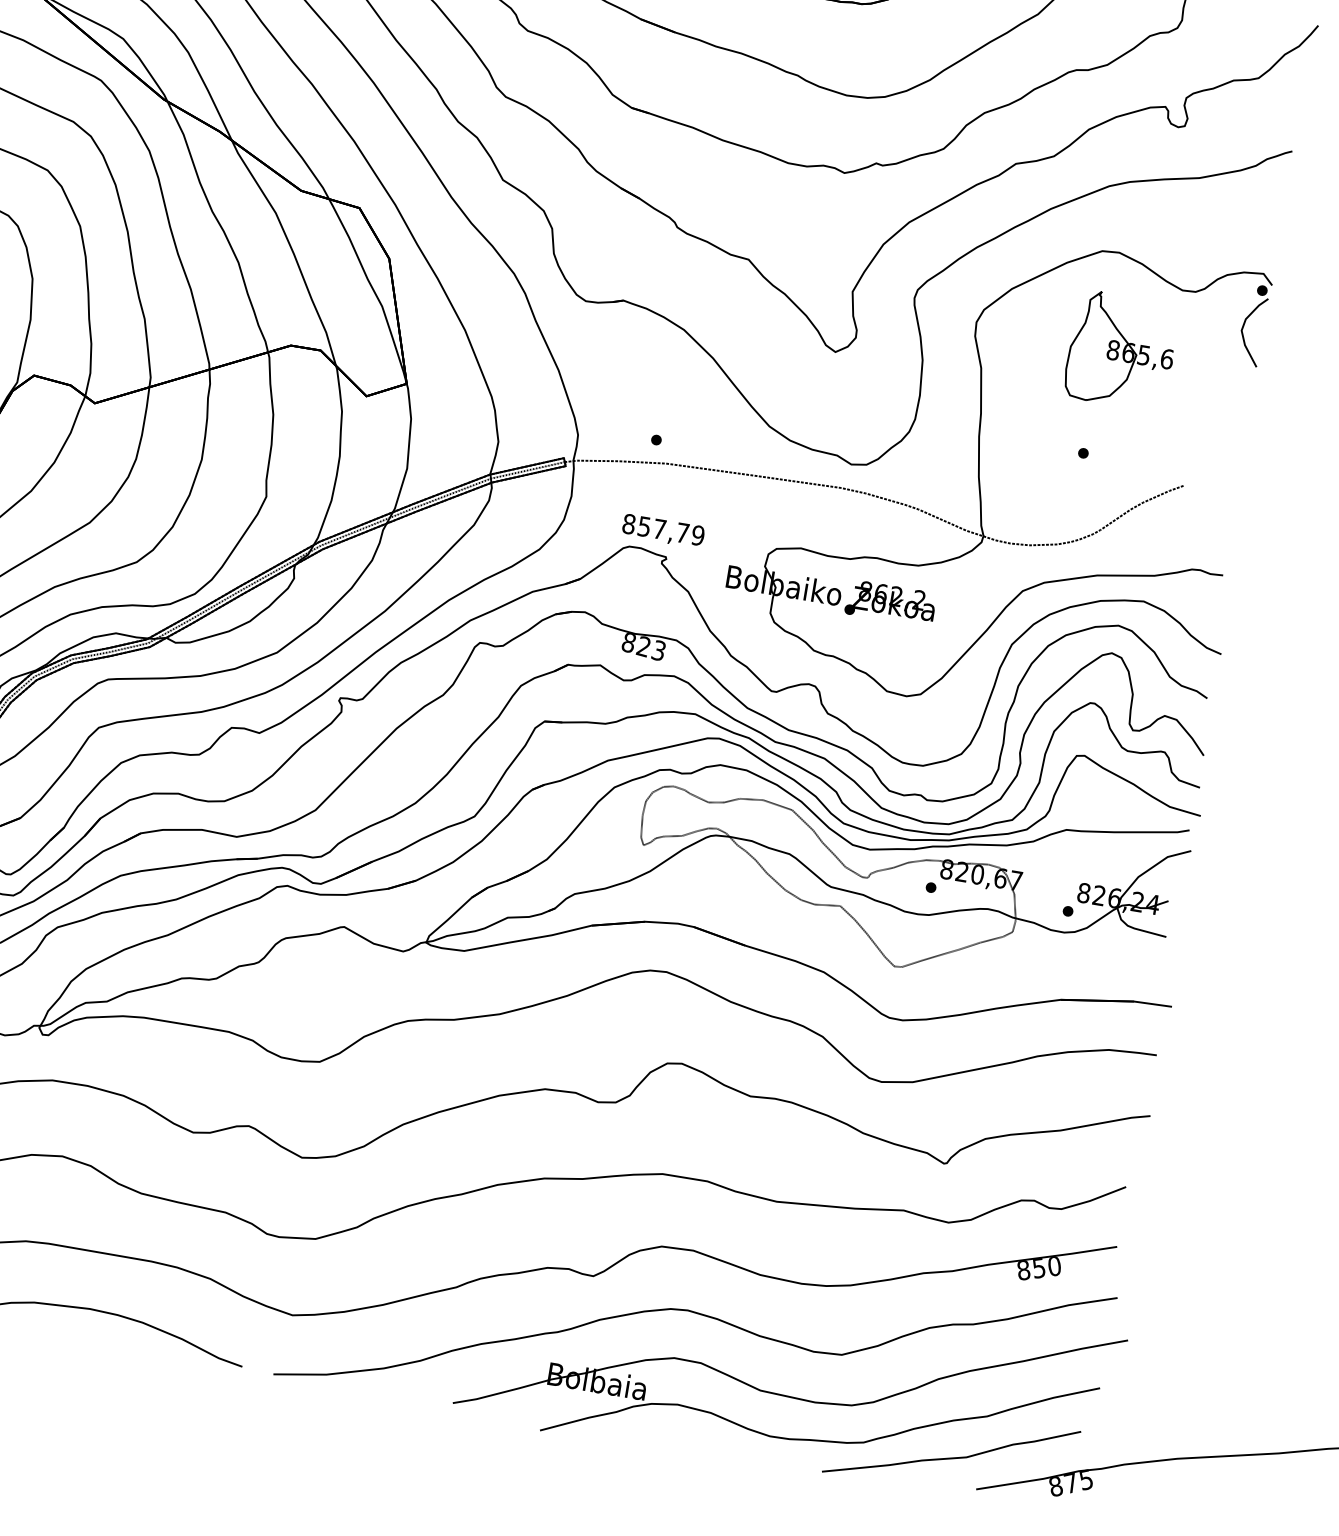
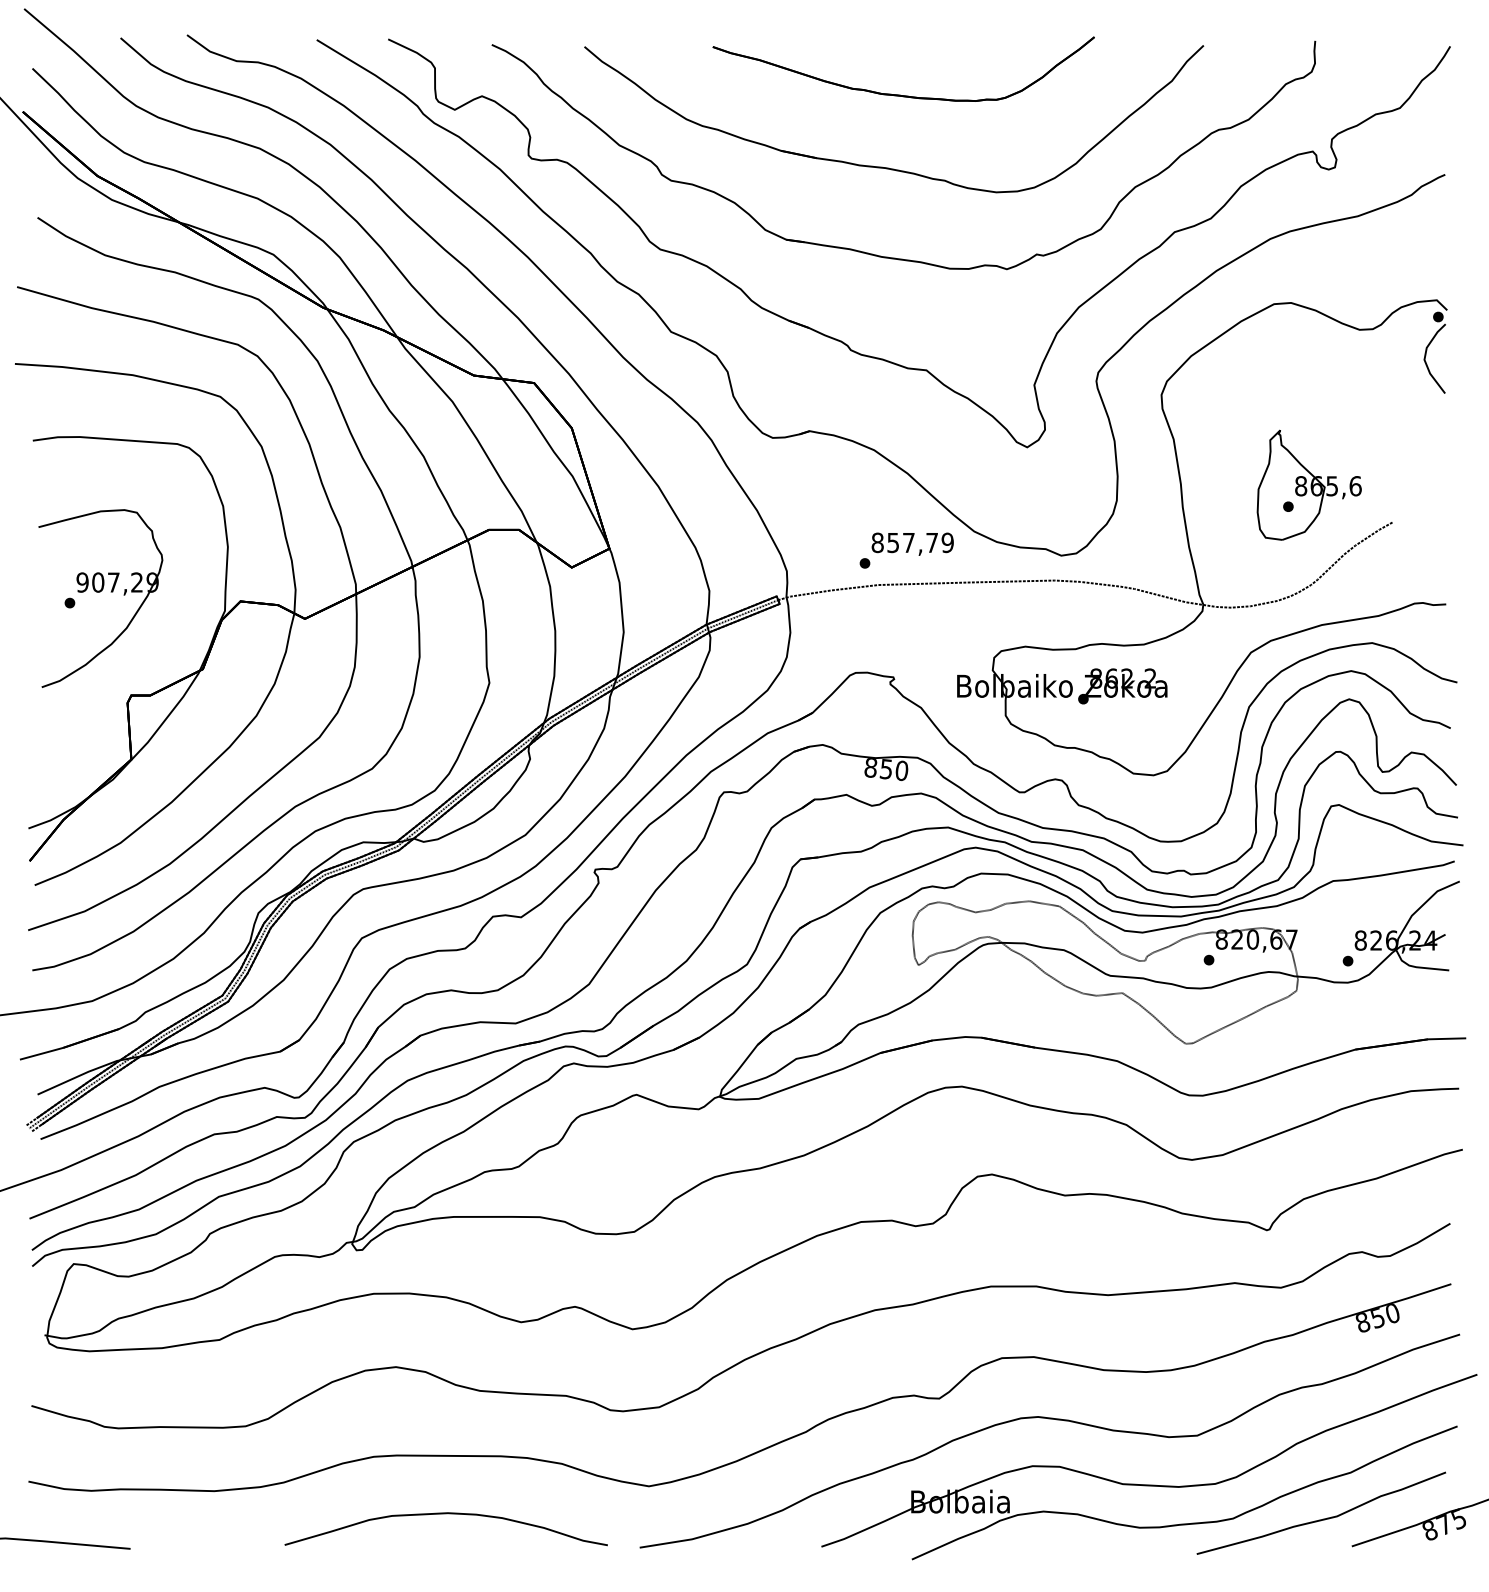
part: (1120, 349) -> (1308, 484), moved
text: (663, 530) -> (912, 543), moved
text: (650, 648) -> (893, 769), 823 -> 850

